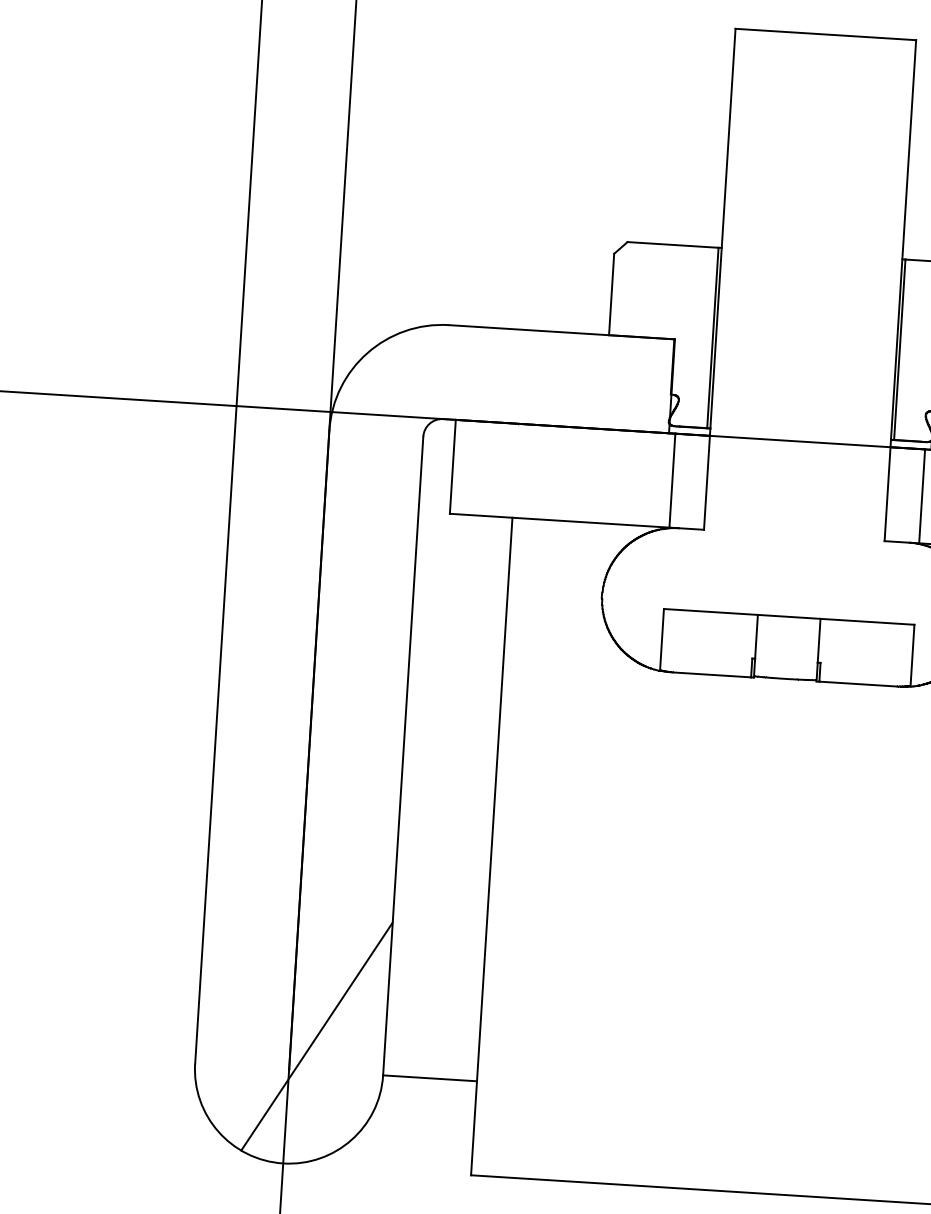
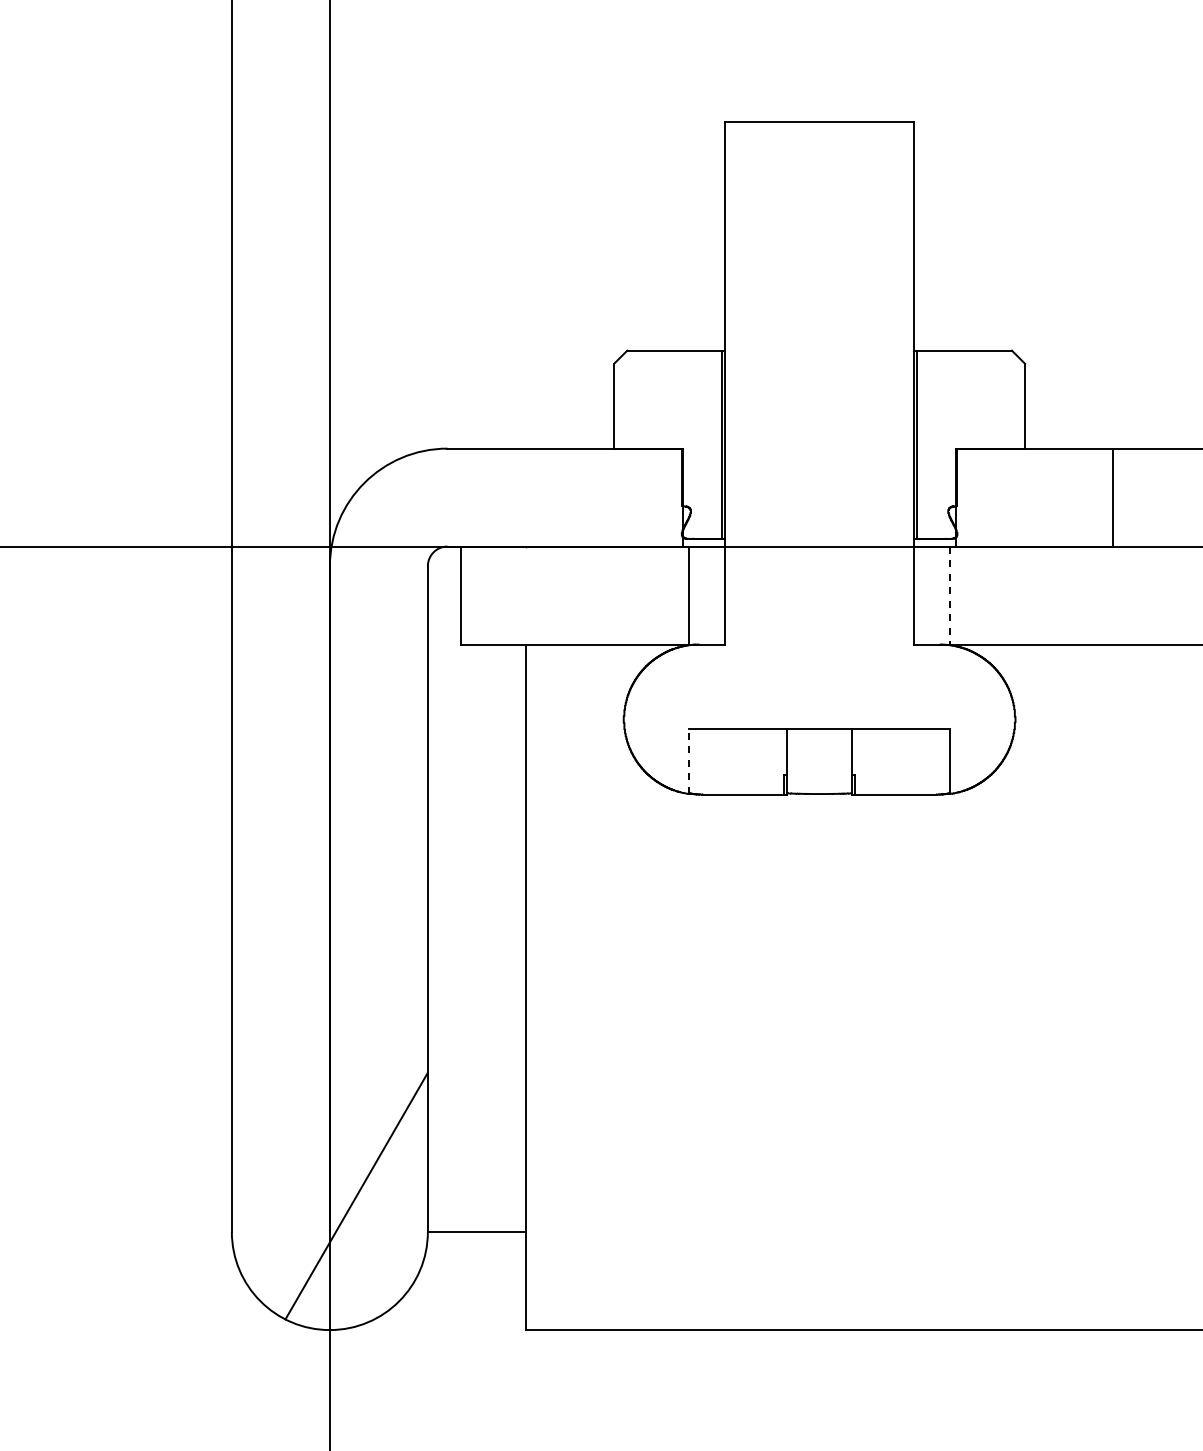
line: (921, 496) -> (949, 595), solid -> dashed
line: (662, 639) -> (689, 761), solid -> dashed

